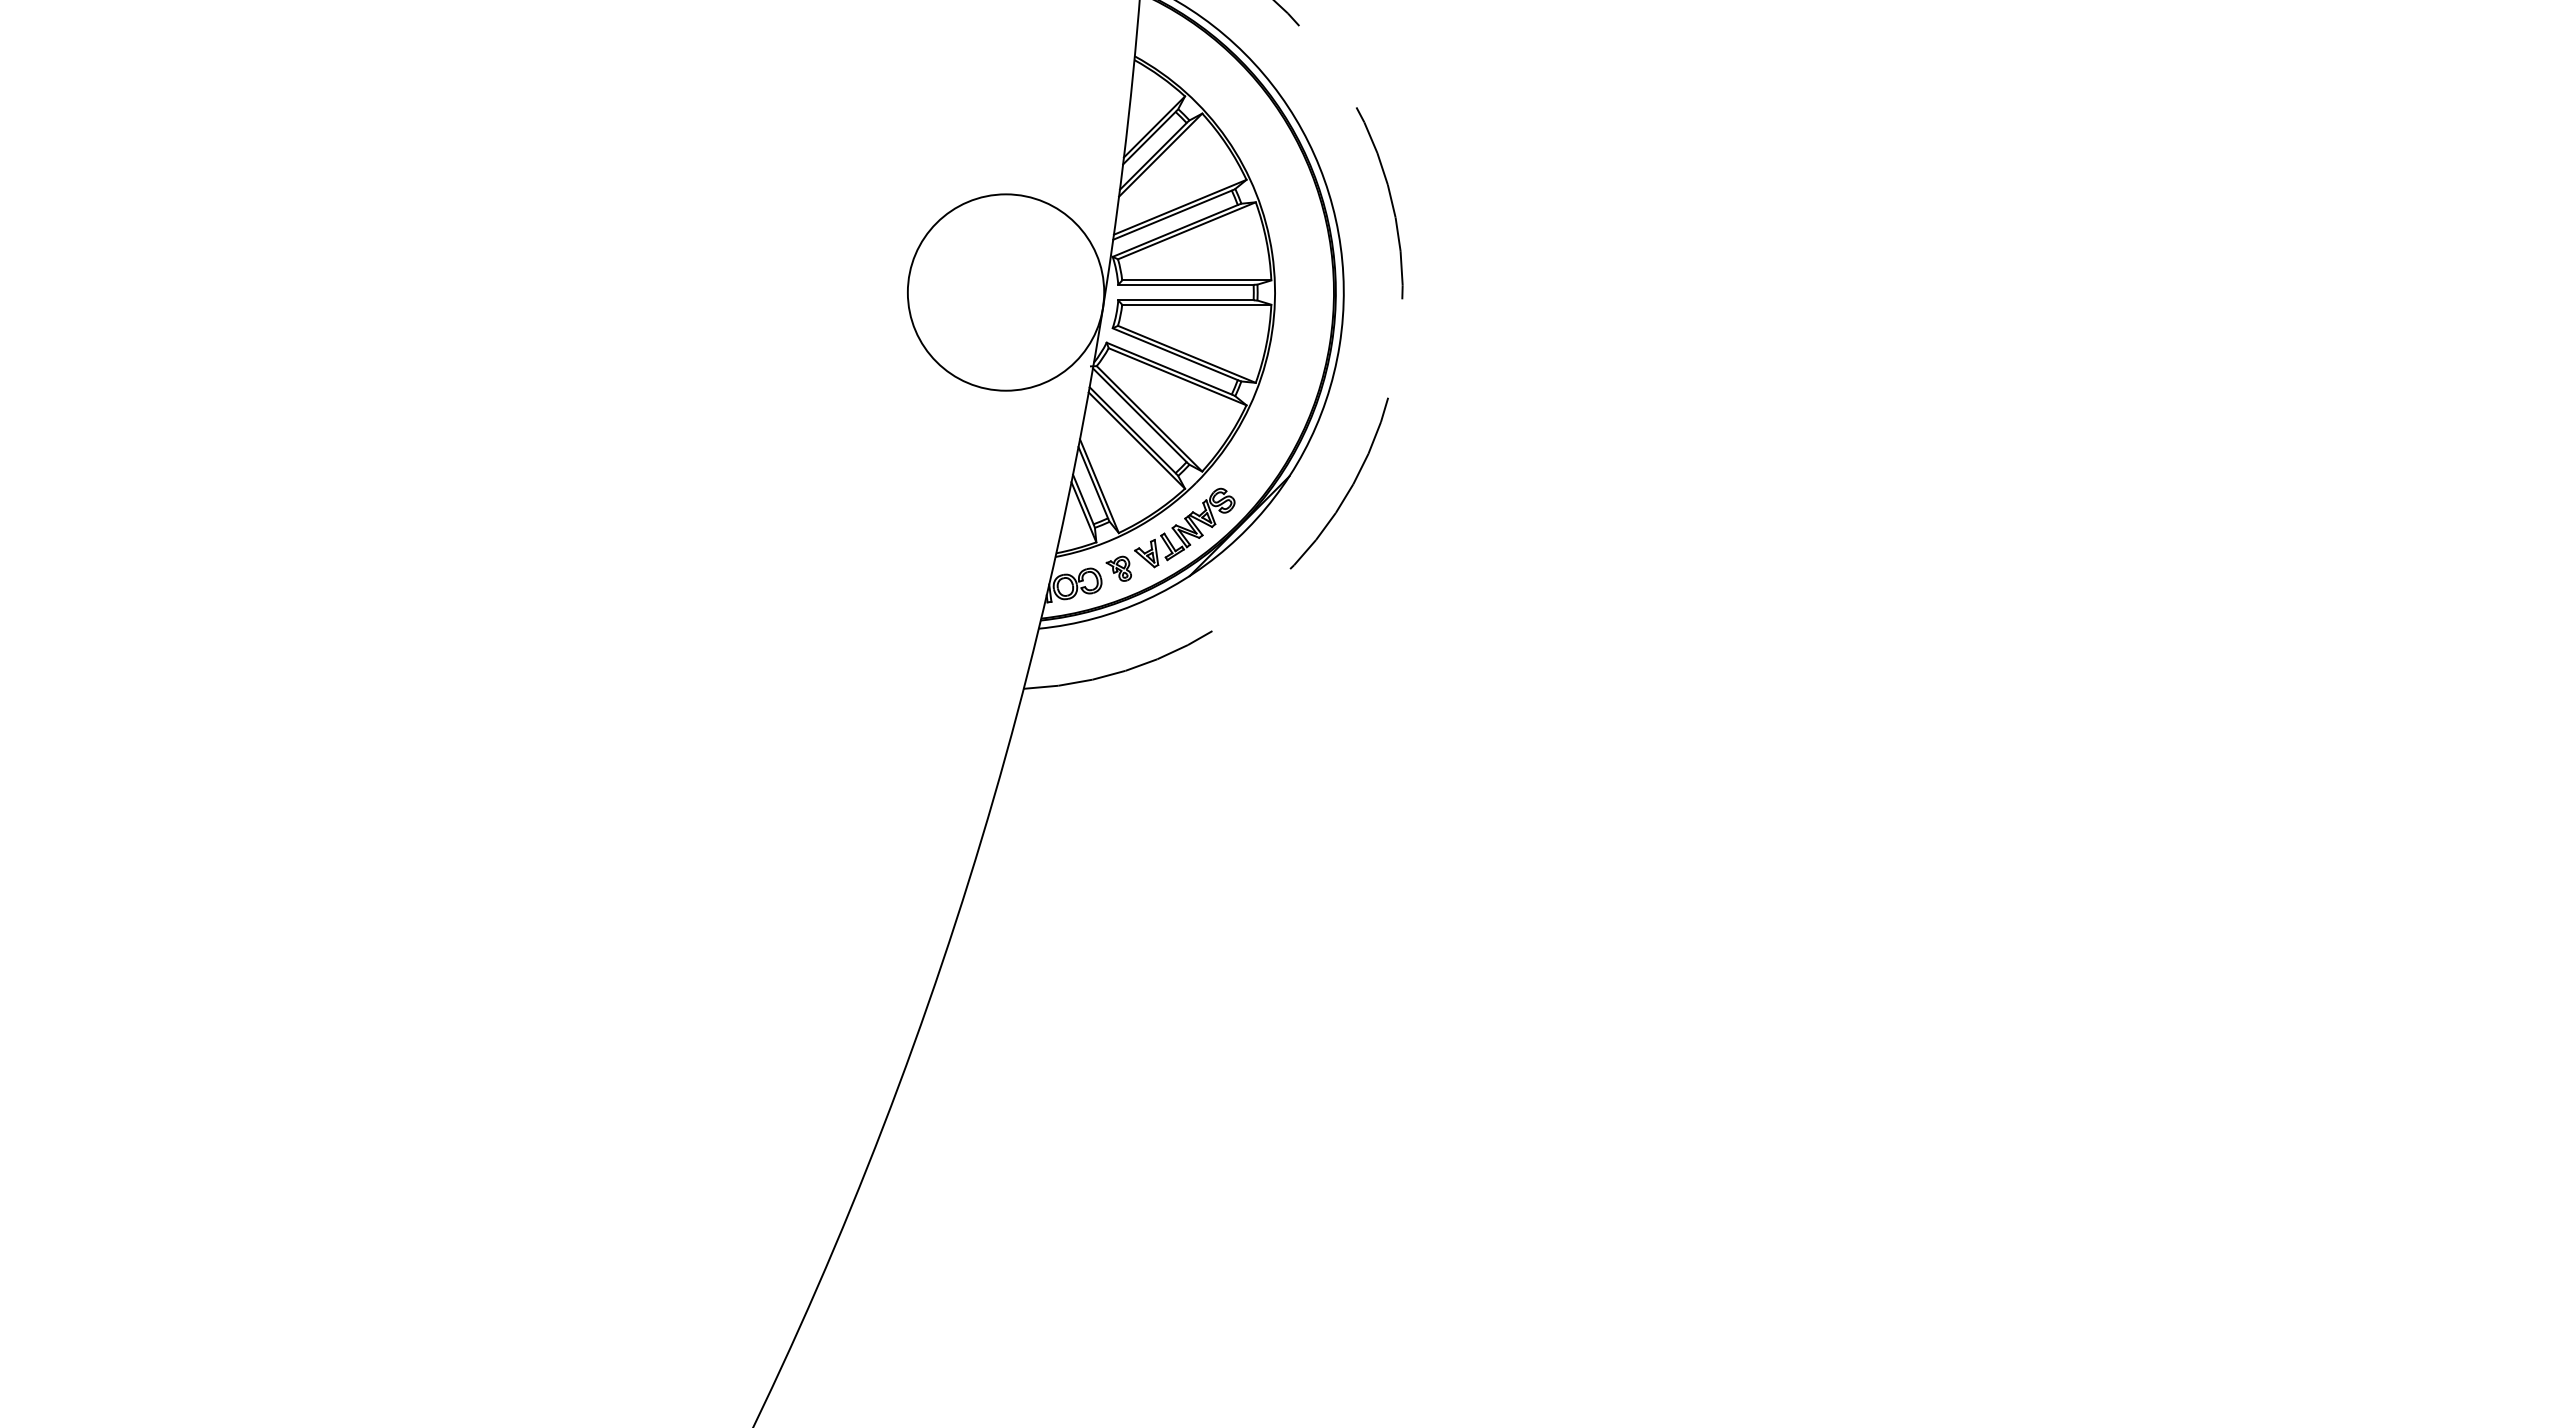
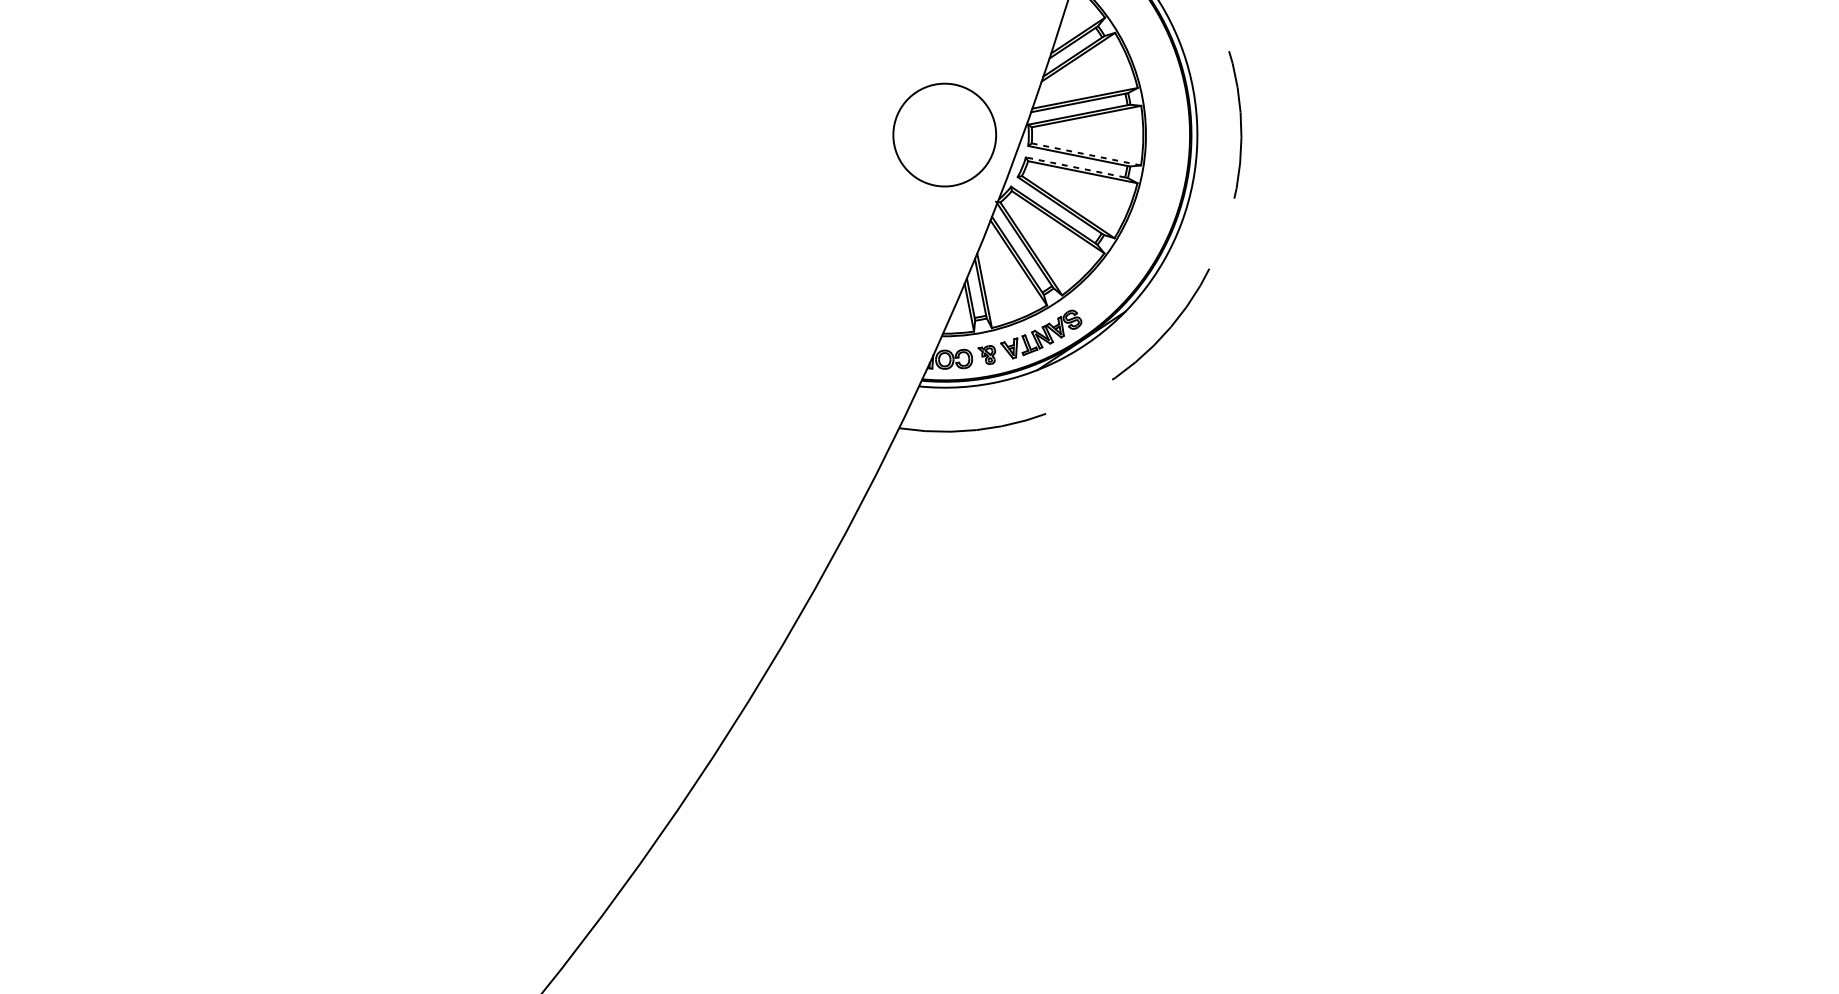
line: (1196, 280) -> (1086, 154), solid -> dashed
circle: (1005, 292) -> (944, 134), size x0.7
line: (1185, 300) -> (1075, 167), solid -> dashed

